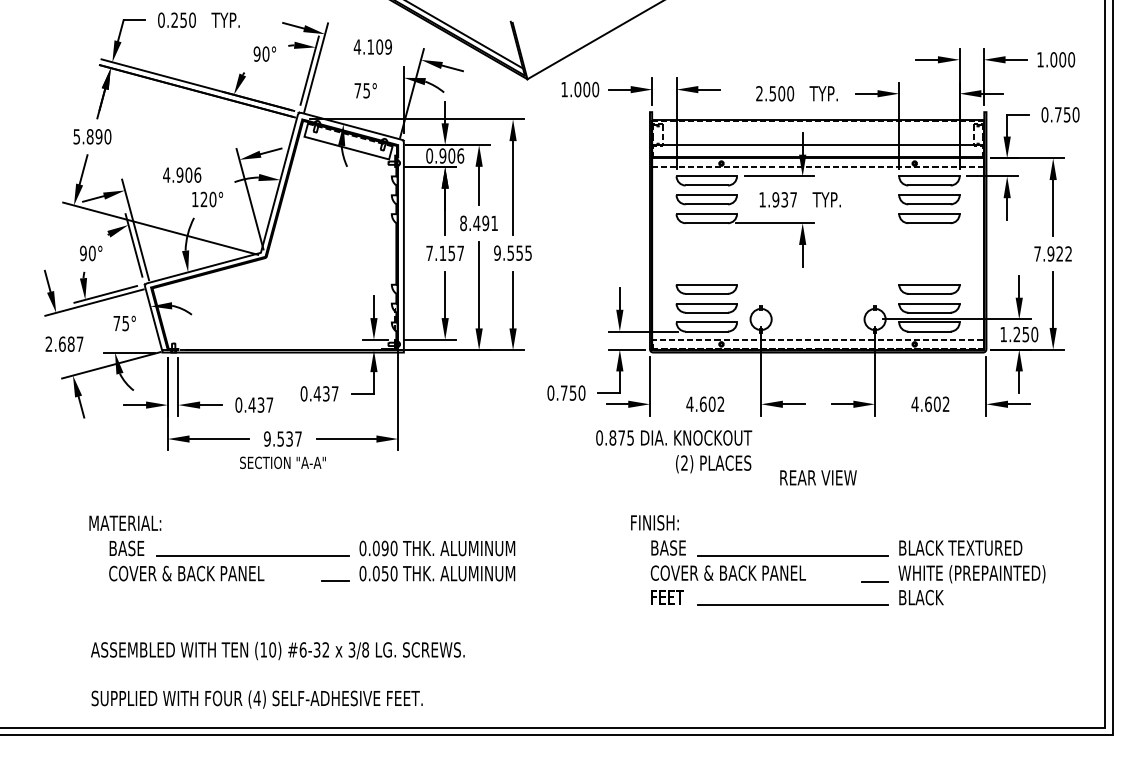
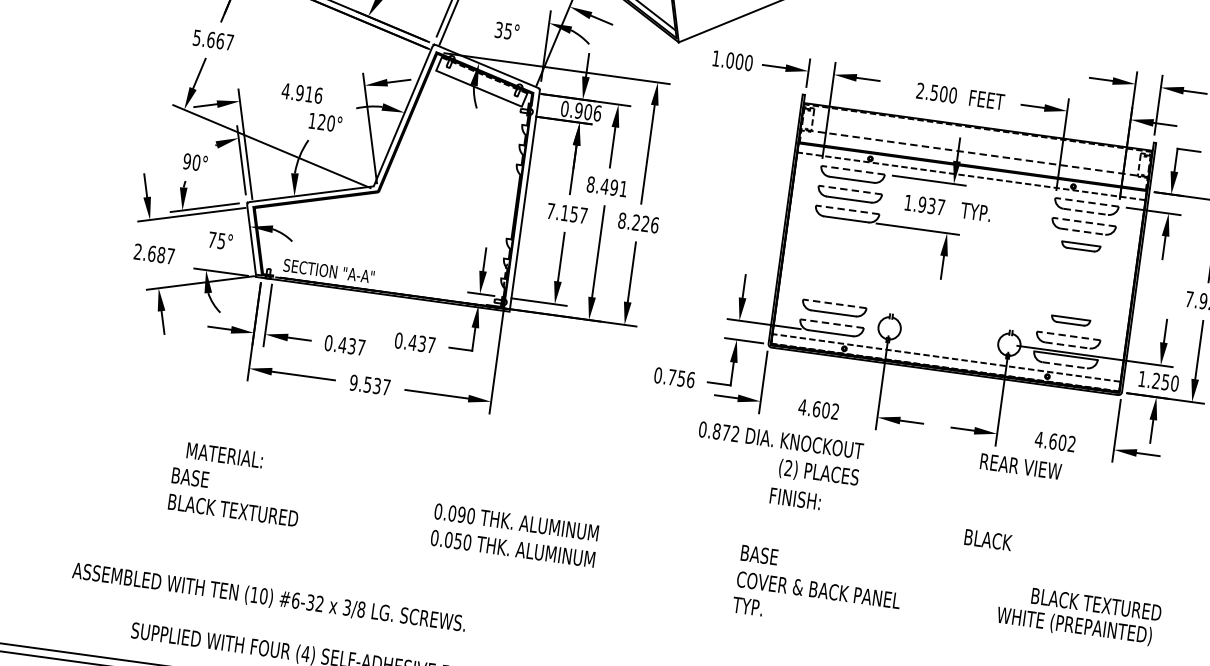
text: (357, 90) -> (498, 29), 75° -> 35°
text: (822, 93) -> (986, 99), TYP. -> FEET
text: (98, 136) -> (219, 40), 5.890 -> 5.667
line: (818, 145) -> (974, 153), solid -> dashed
text: (188, 174) -> (308, 93), 4.906 -> 4.916
line: (706, 176) -> (852, 170), solid -> dashed
line: (928, 176) -> (1086, 202), solid -> dashed
line: (929, 185) -> (1085, 211), solid -> dashed
line: (706, 195) -> (850, 190), solid -> dashed
line: (928, 195) -> (1083, 222), solid -> dashed
line: (929, 204) -> (1083, 231), solid -> dashed
line: (706, 214) -> (847, 210), solid -> dashed
part: (929, 218) -> (1081, 246), size x0.6
text: (513, 252) -> (639, 222), 9.555 -> 8.226
part: (706, 289) -> (836, 289), removed
part: (929, 289) -> (1070, 321), size x0.6
line: (706, 303) -> (834, 303), solid -> dashed
line: (928, 303) -> (1067, 335), solid -> dashed
line: (929, 312) -> (1067, 345), solid -> dashed
line: (706, 322) -> (831, 323), solid -> dashed
line: (929, 331) -> (1064, 365), solid -> dashed
text: (581, 392) -> (690, 379), 0.750 -> 0.756
text: (630, 437) -> (735, 433), 0.875 -> 0.872
text: (282, 462) -> (328, 270), moved
text: (818, 477) -> (1020, 466), moved
text: (125, 522) -> (225, 454), moved
text: (654, 522) -> (795, 498), moved
text: (960, 547) -> (1096, 603), moved
line: (252, 556) -> (321, 504), removed
line: (792, 556) -> (888, 581), removed
text: (186, 573) -> (249, 512), COVER & BACK PANEL -> BLACK TEXTURED
line: (334, 580) -> (403, 541), removed
line: (874, 581) -> (971, 619), removed
text: (666, 597) -> (750, 606), FEET -> TYP.
text: (921, 597) -> (988, 539), moved
line: (792, 604) -> (881, 632), removed
text: (277, 650) -> (268, 597), moved

